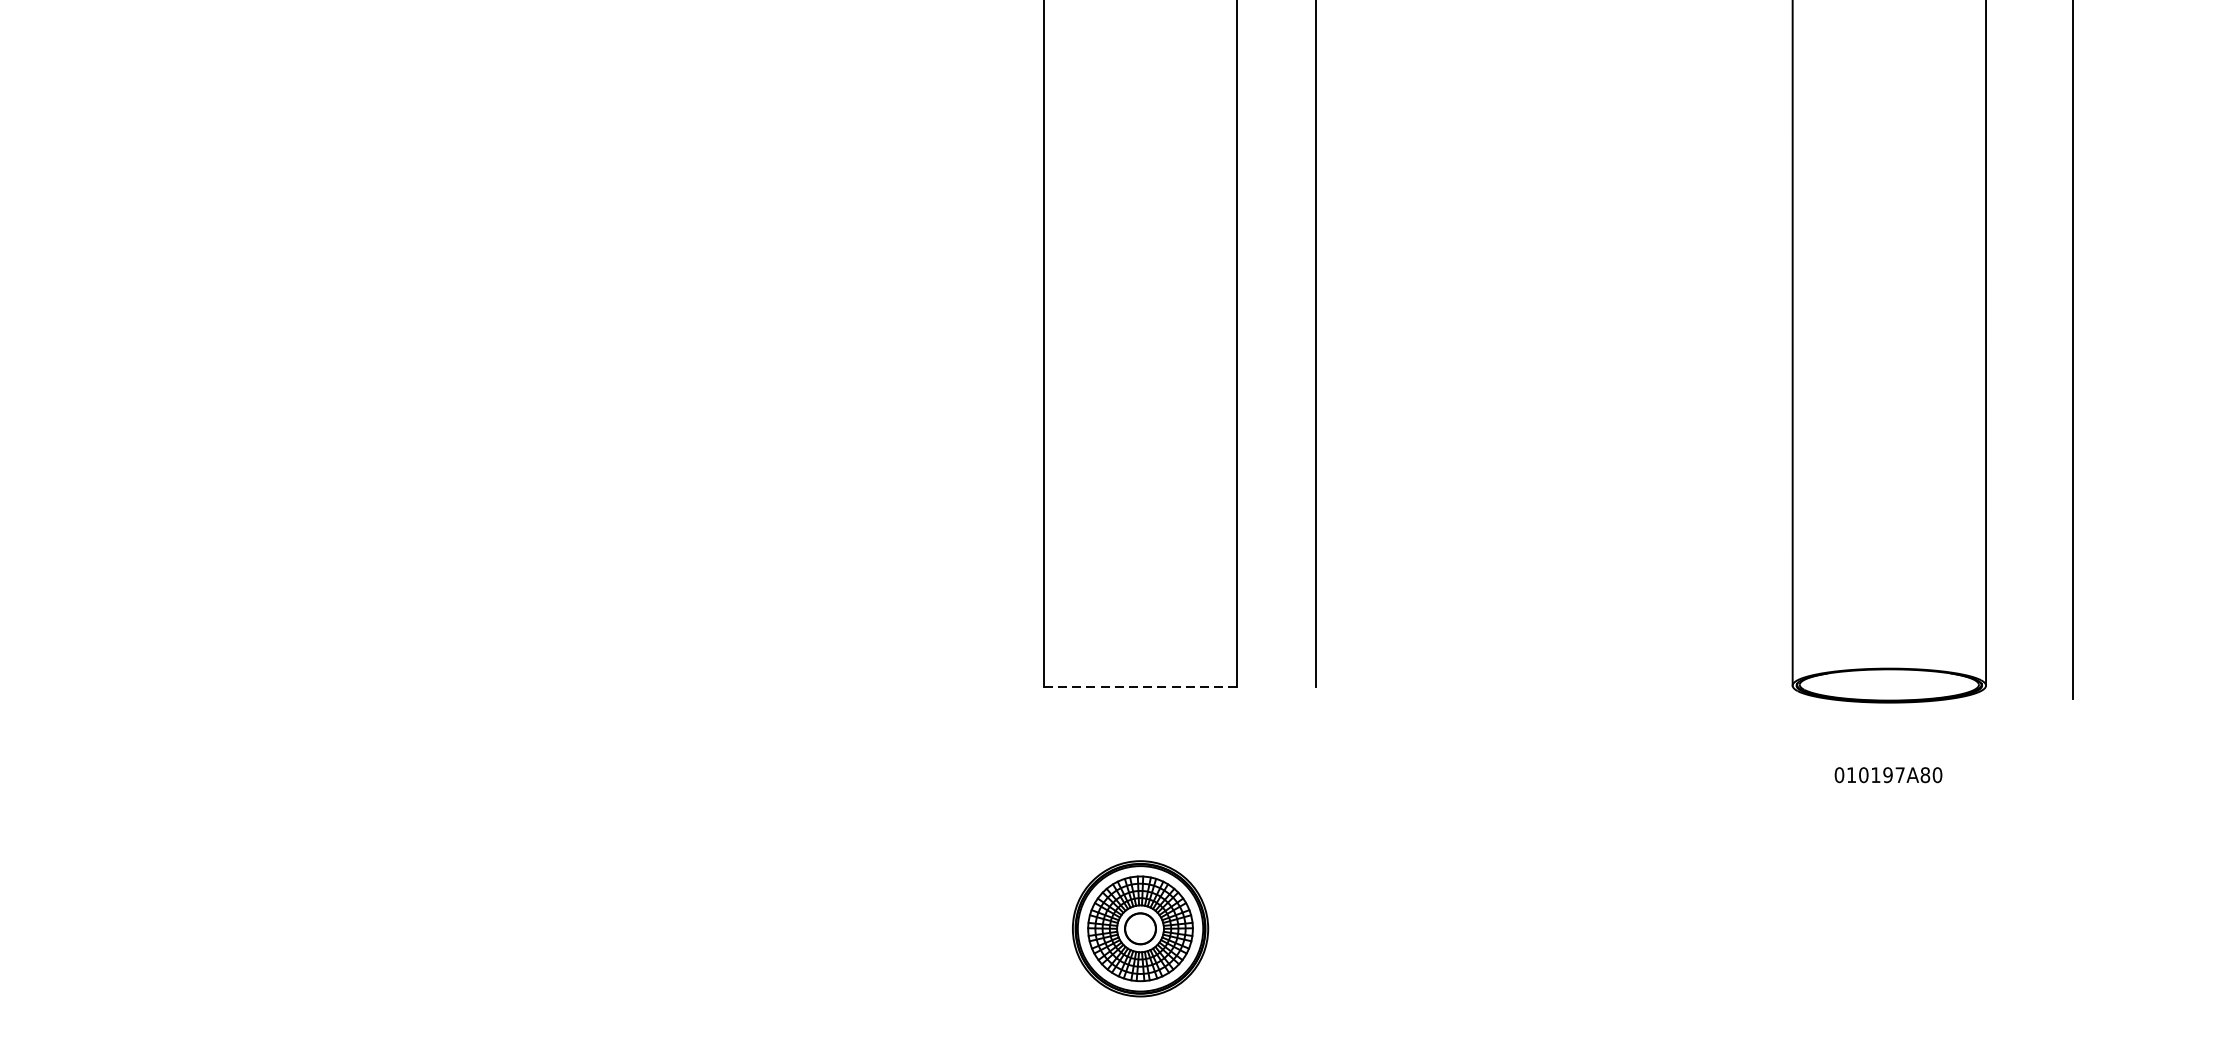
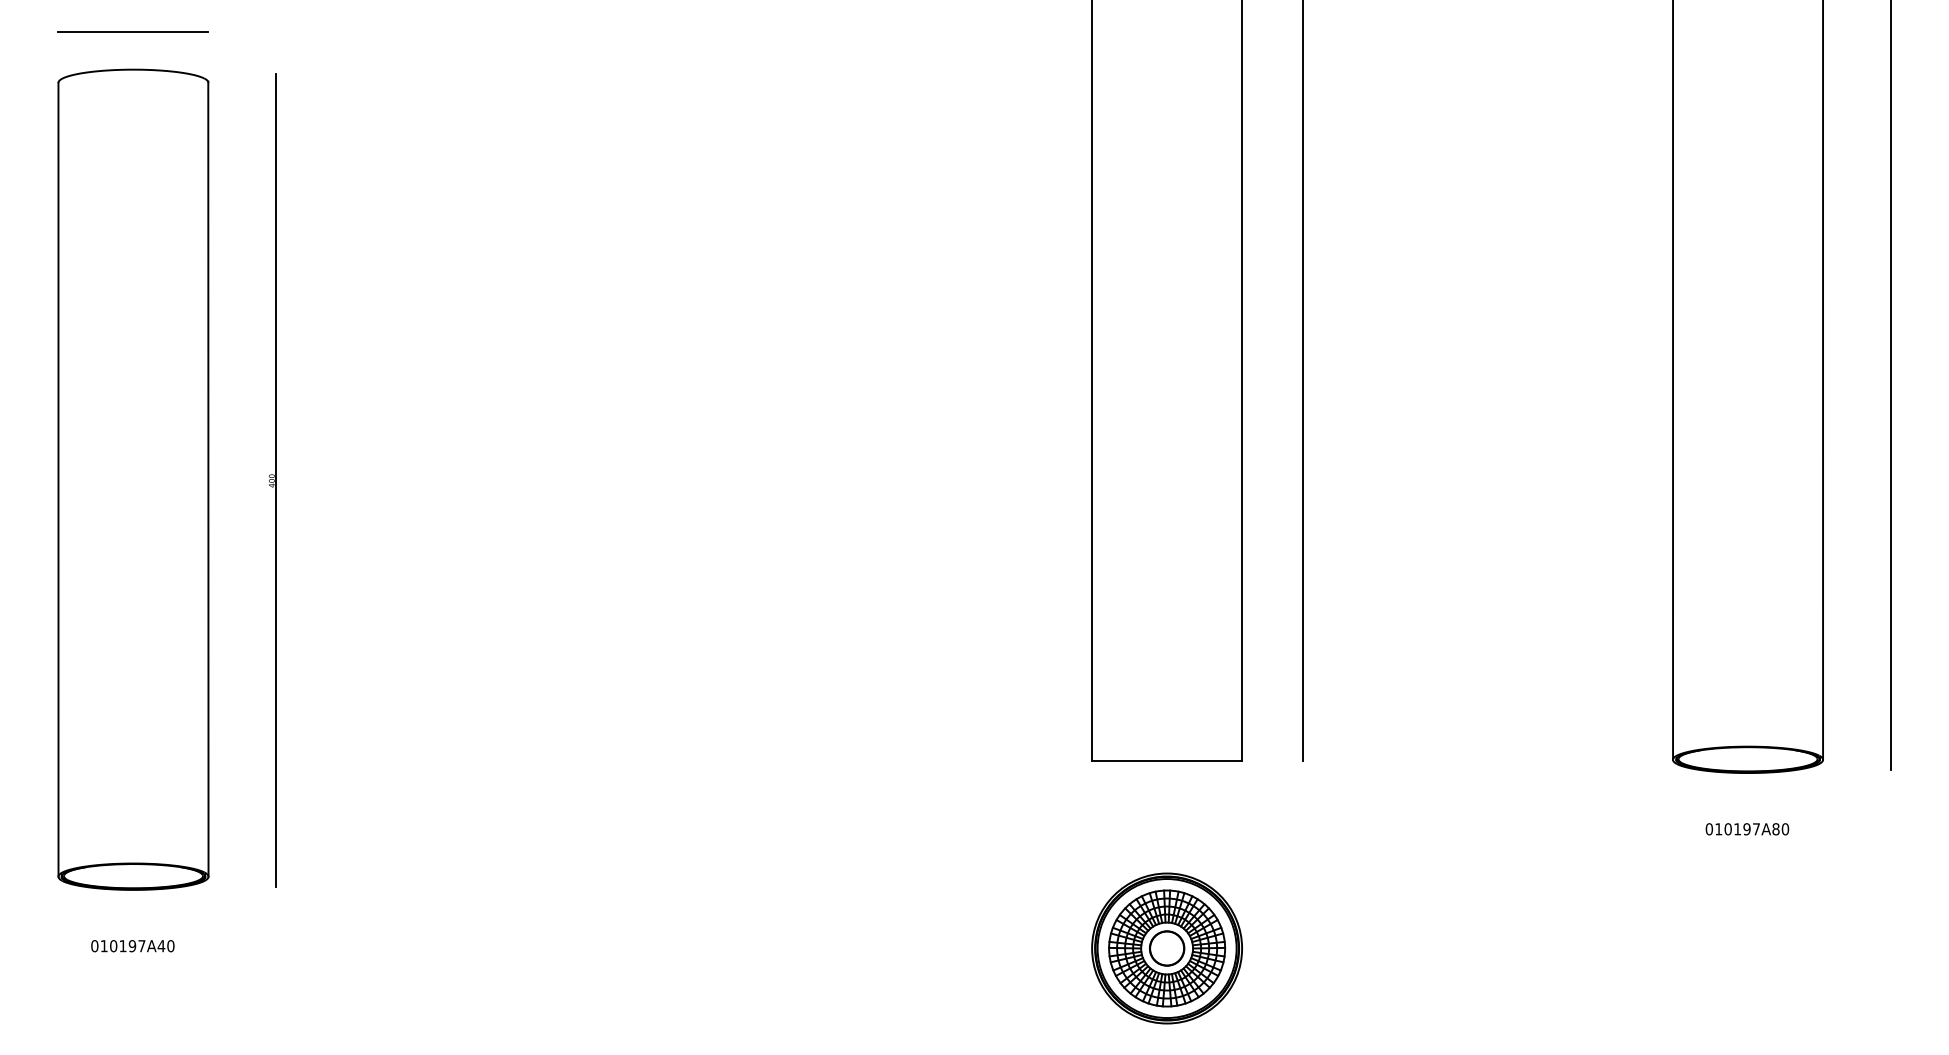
line: (1141, 686) -> (1167, 760), dashed -> solid
part: (1139, 928) -> (1166, 948), size x1.43

